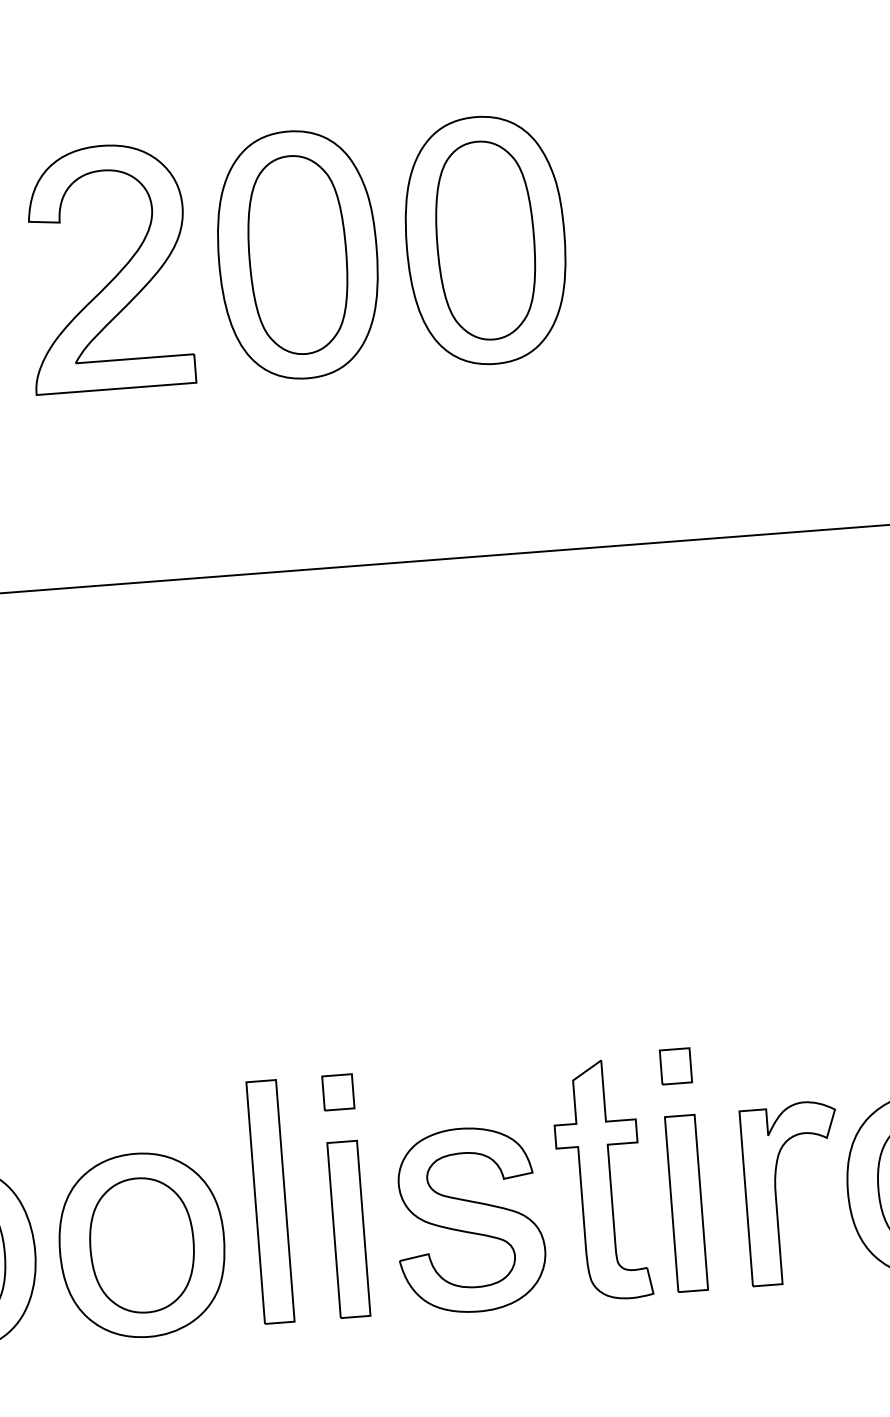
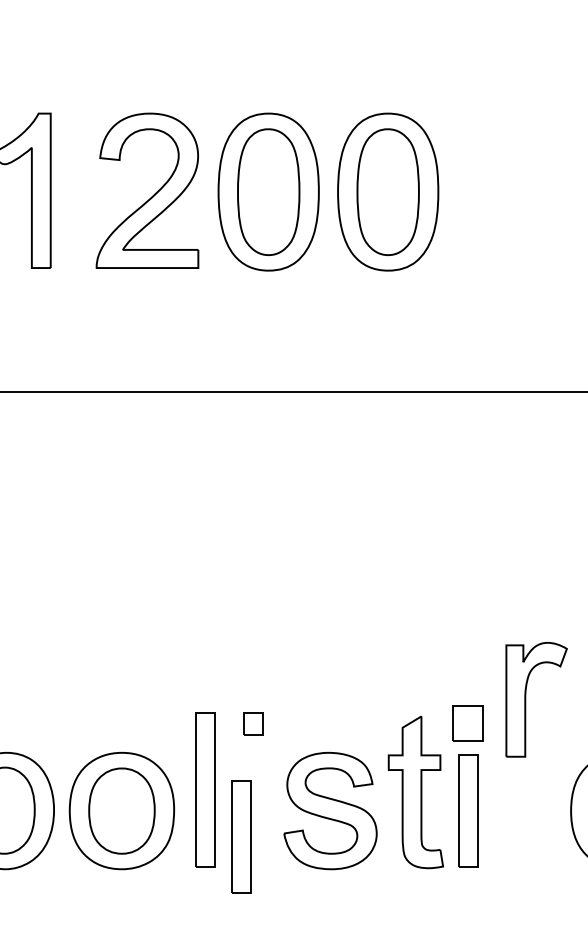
part: (676, 1065) -> (468, 723), size x1.6
part: (777, 1193) -> (526, 699), moved
part: (348, 1228) -> (241, 836), moved

